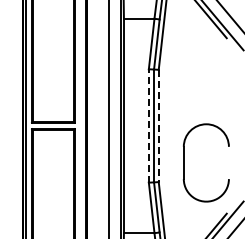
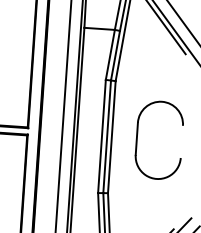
line: (148, 125) -> (101, 135), dashed -> solid
line: (158, 126) -> (111, 137), dashed -> solid
part: (184, 162) -> (137, 138), moved

